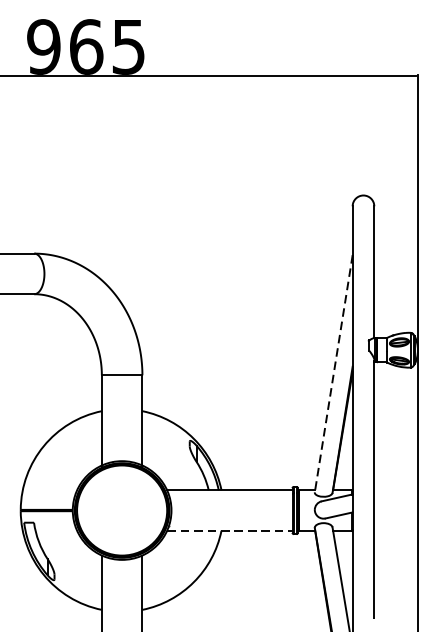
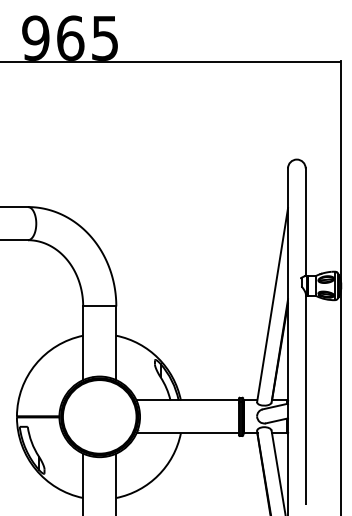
line: (333, 374) -> (272, 305), dashed -> solid
line: (230, 530) -> (188, 433), dashed -> solid

